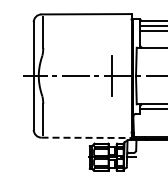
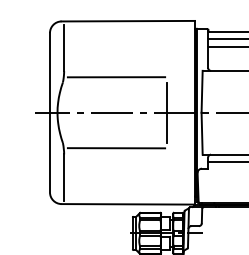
line: (78, 52) -> (116, 77), added
line: (78, 99) -> (116, 147), added
line: (87, 137) -> (129, 203), dashed -> solid

